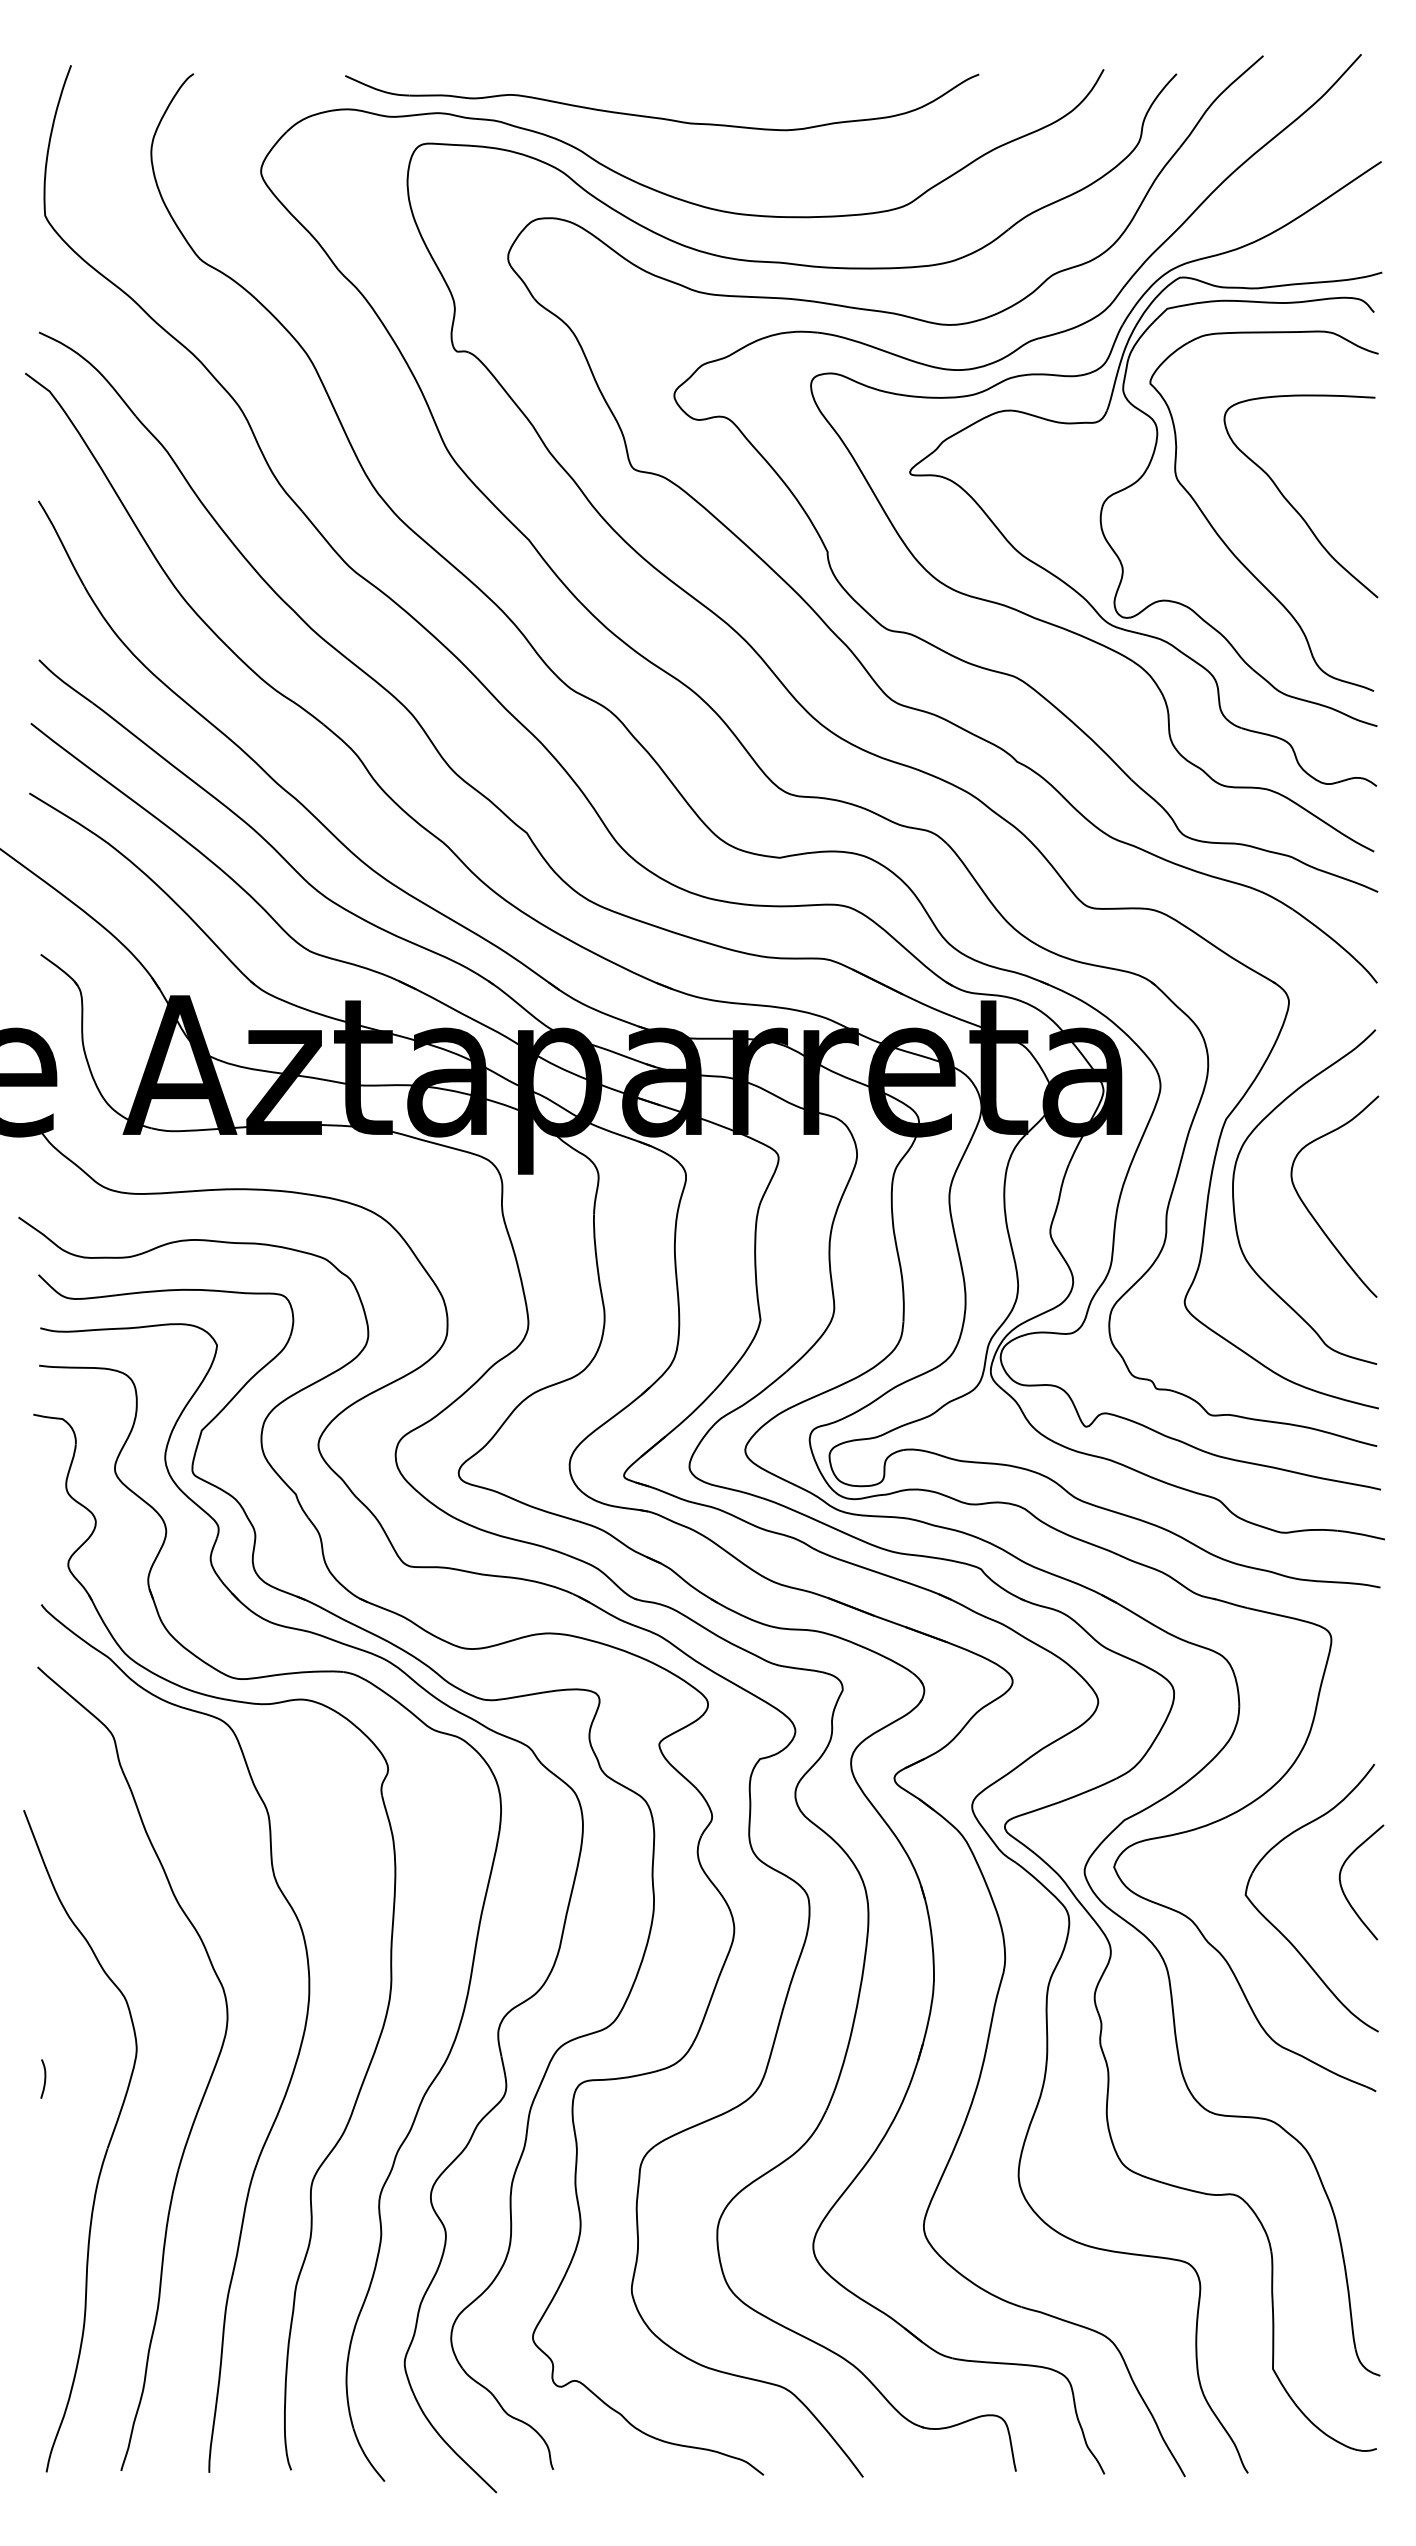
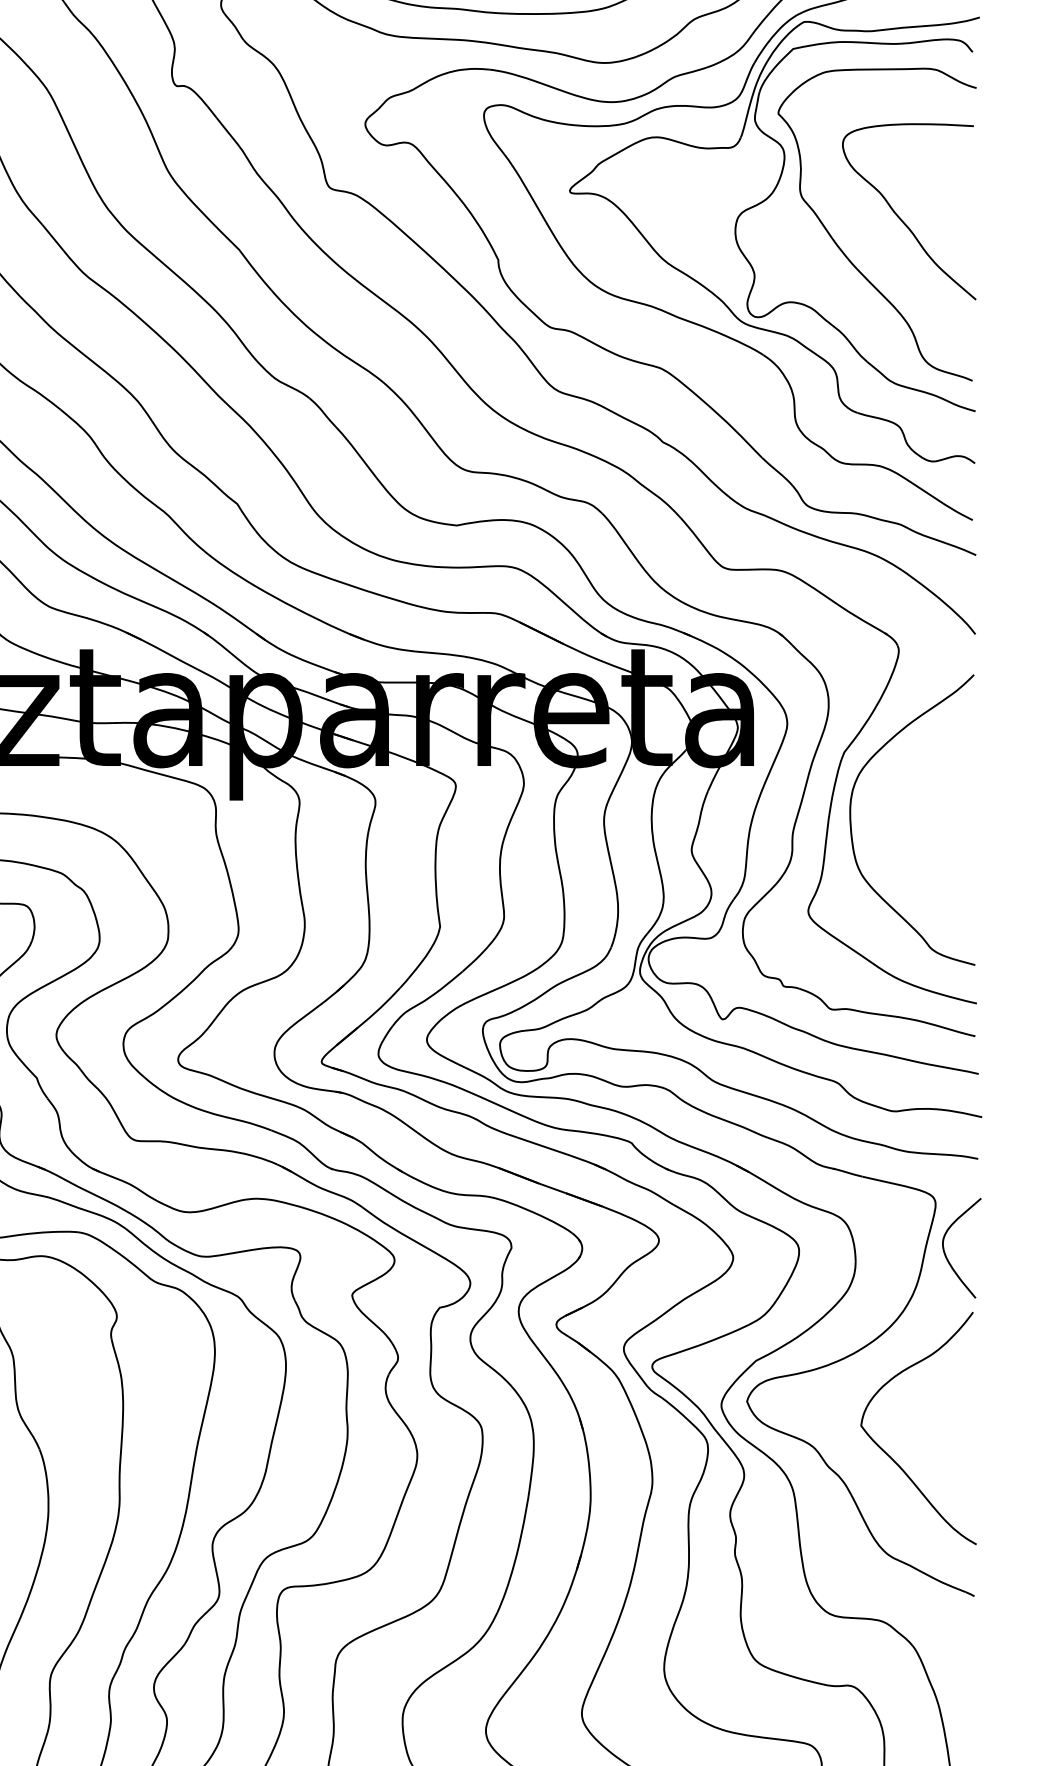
part: (1310, 1211) -> (917, 832), removed
curve: (1343, 1889) -> (946, 1254), moved

